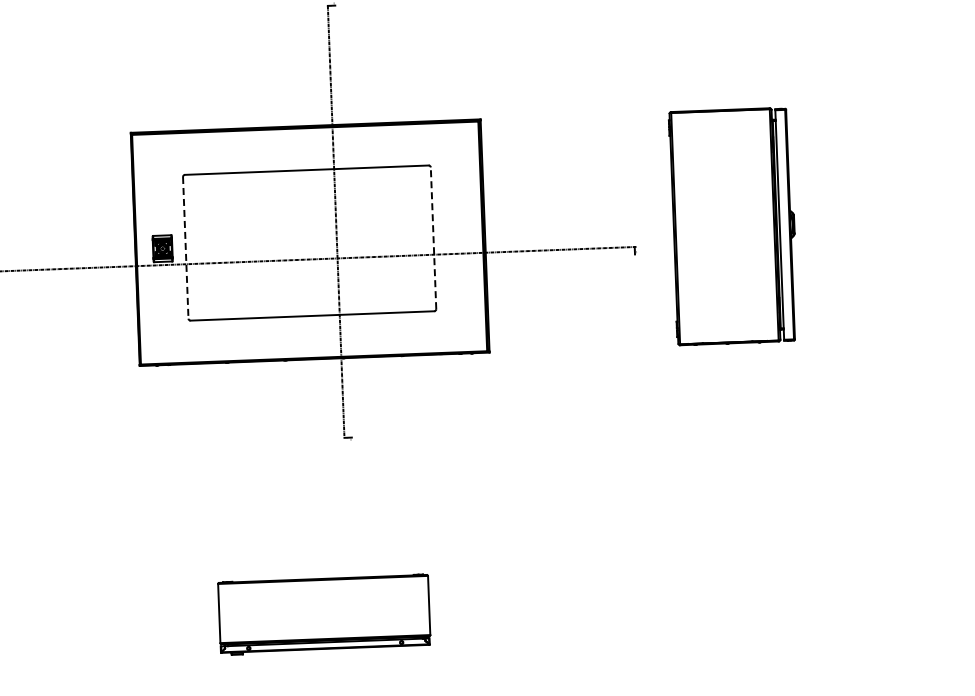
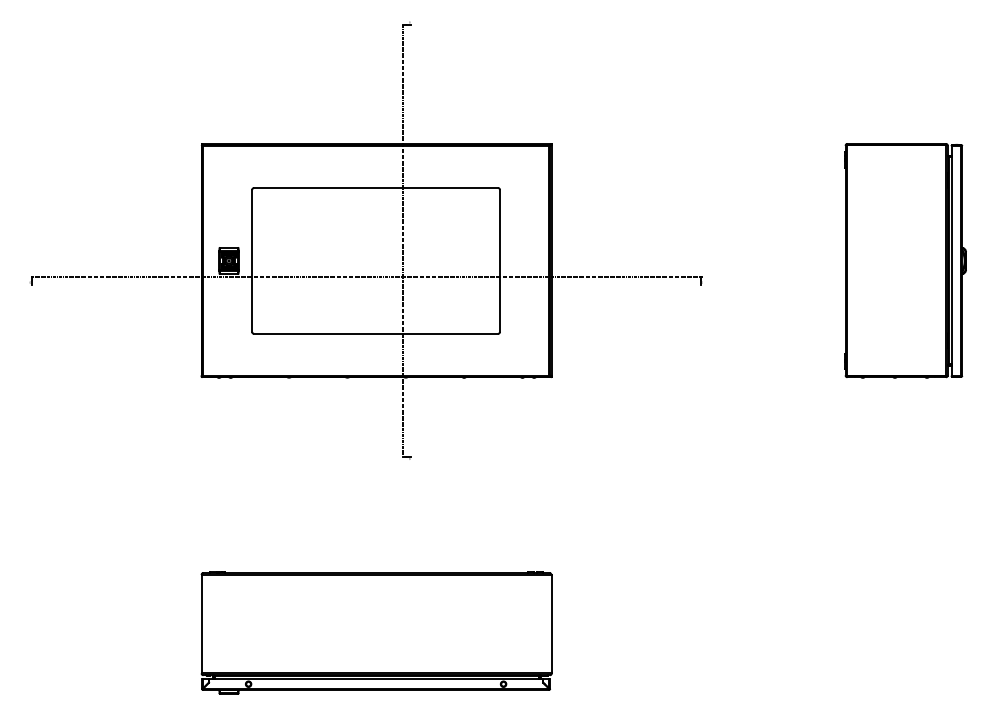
part: (733, 226) -> (905, 260), moved
line: (433, 237) -> (500, 260), dashed -> solid
line: (186, 247) -> (252, 260), dashed -> solid
part: (324, 614) -> (376, 632), size x1.67

